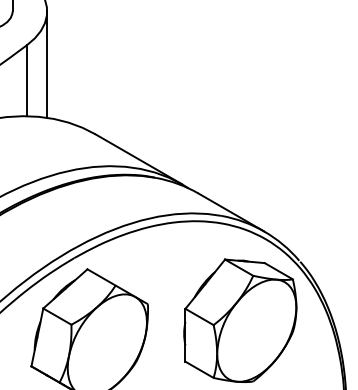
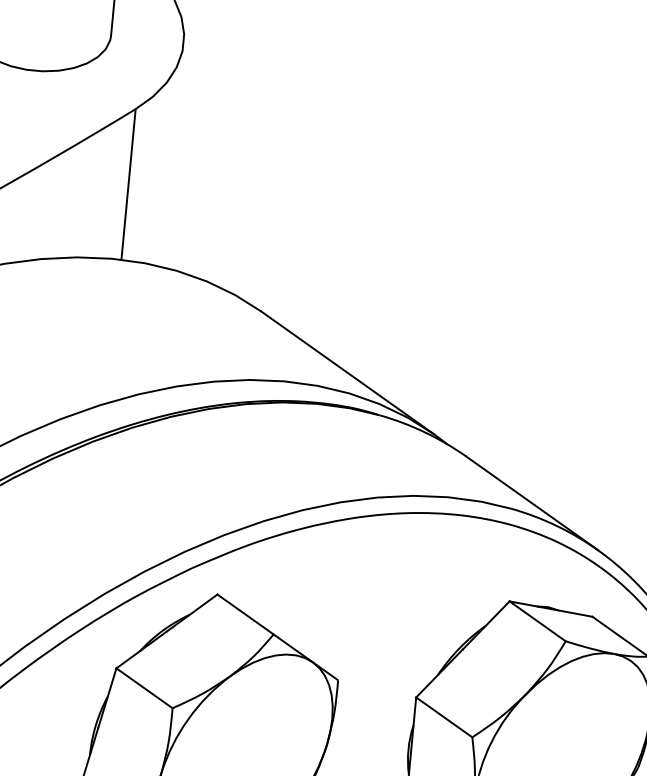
line: (47, 64) -> (173, 154), removed

